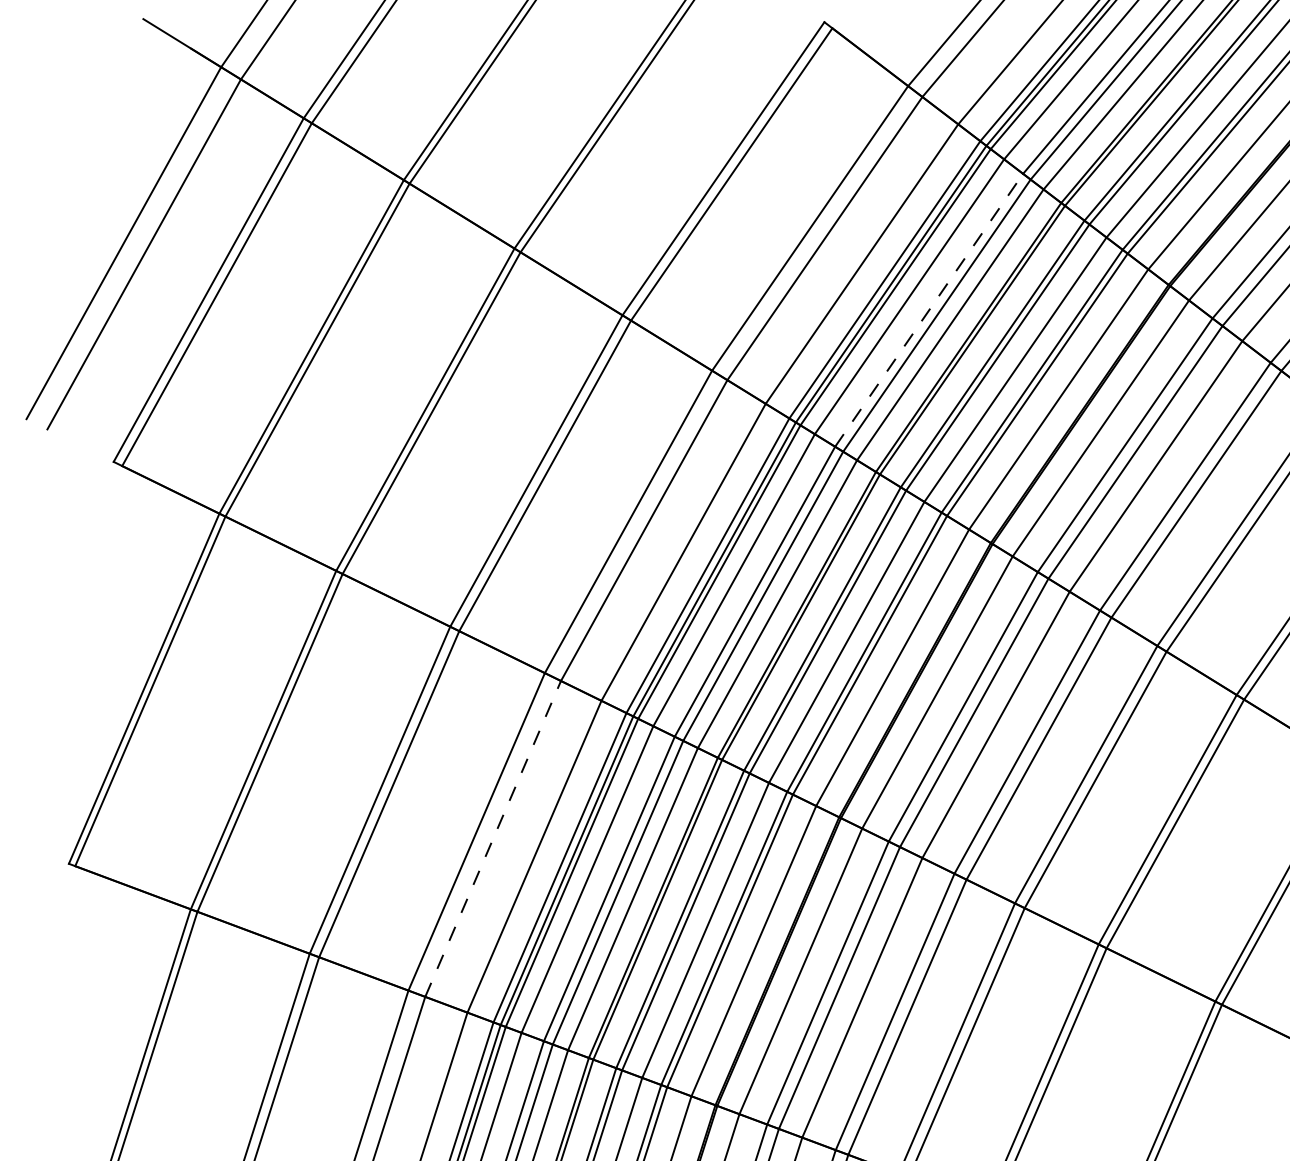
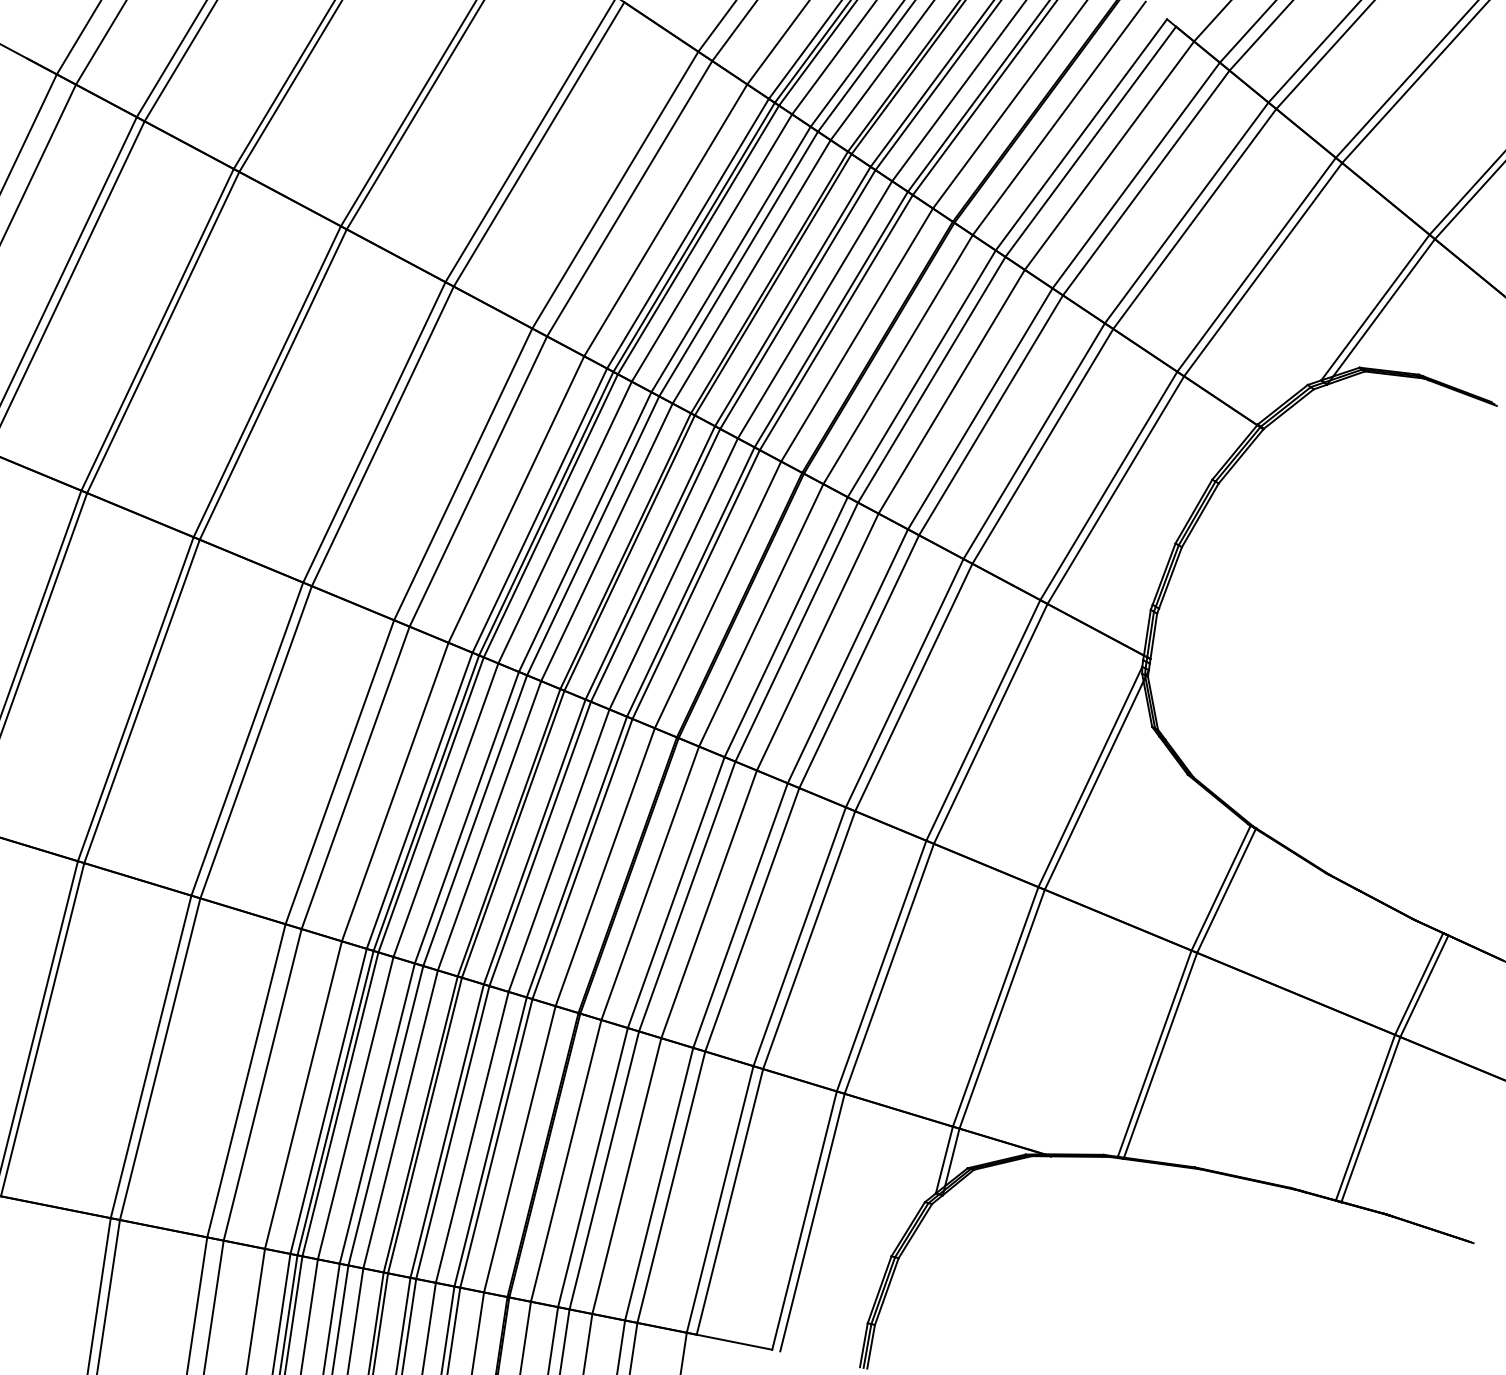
line: (929, 310) -> (731, 259), dashed -> solid
line: (493, 838) -> (355, 777), dashed -> solid

